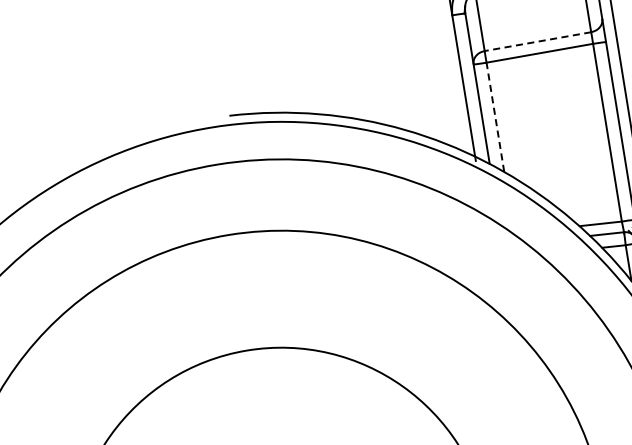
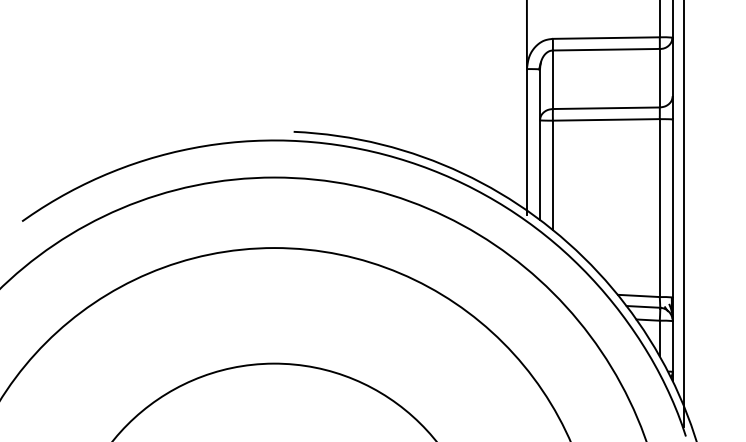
line: (537, 42) -> (605, 108), dashed -> solid
line: (495, 117) -> (552, 175), dashed -> solid

